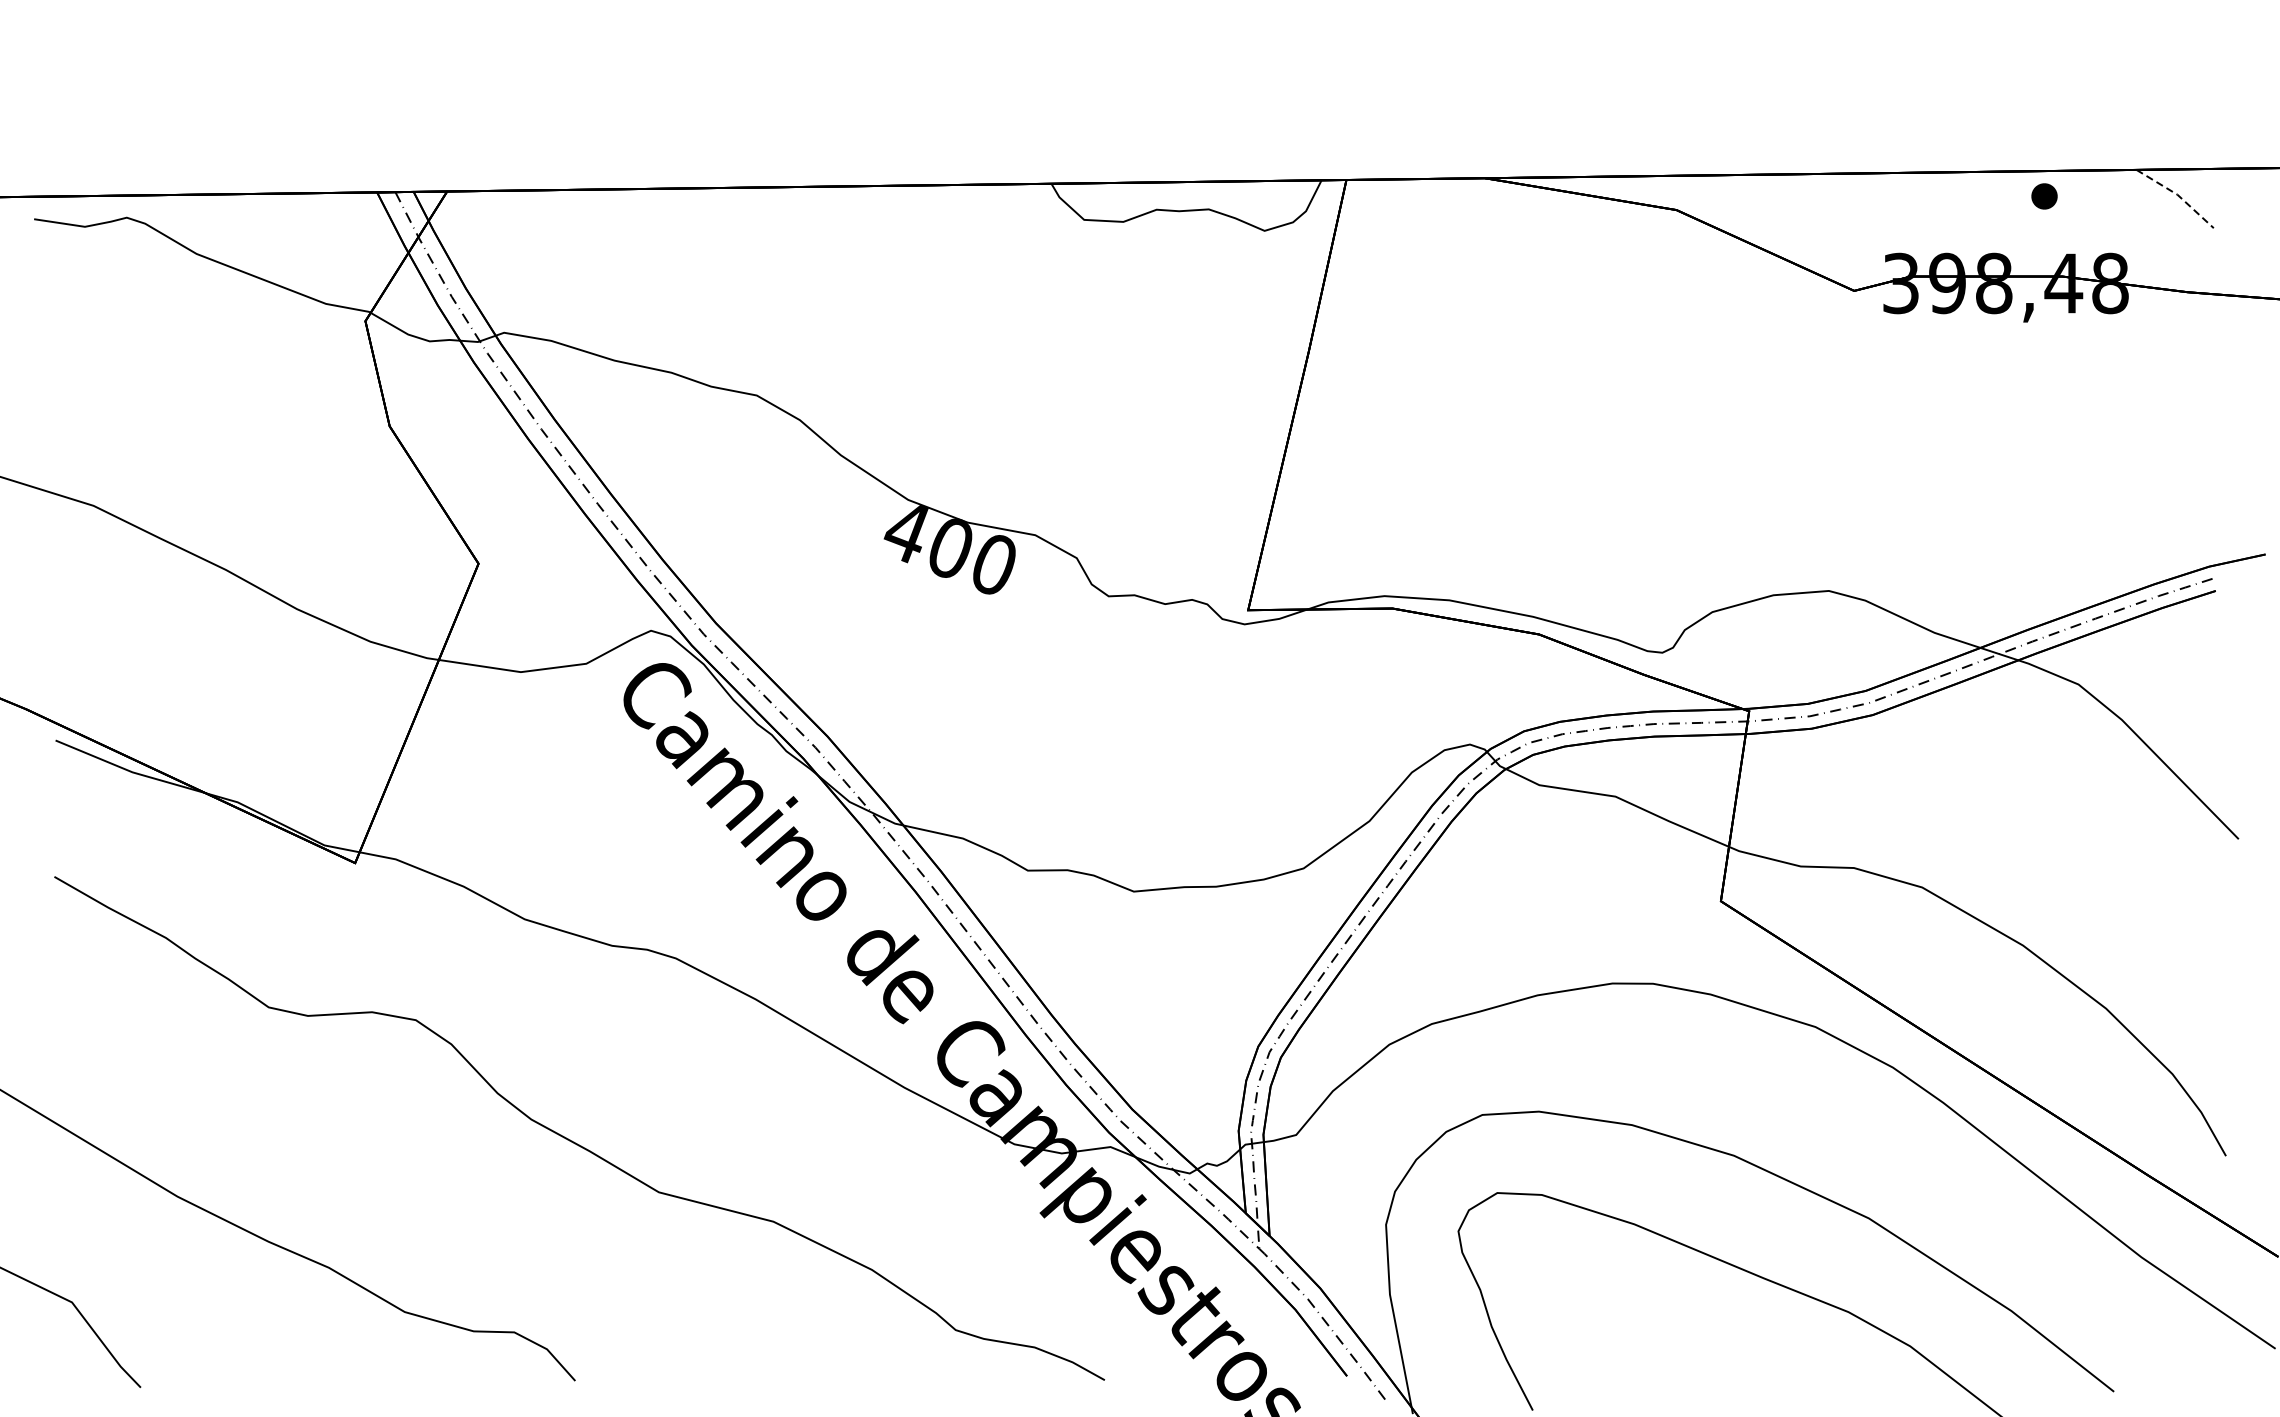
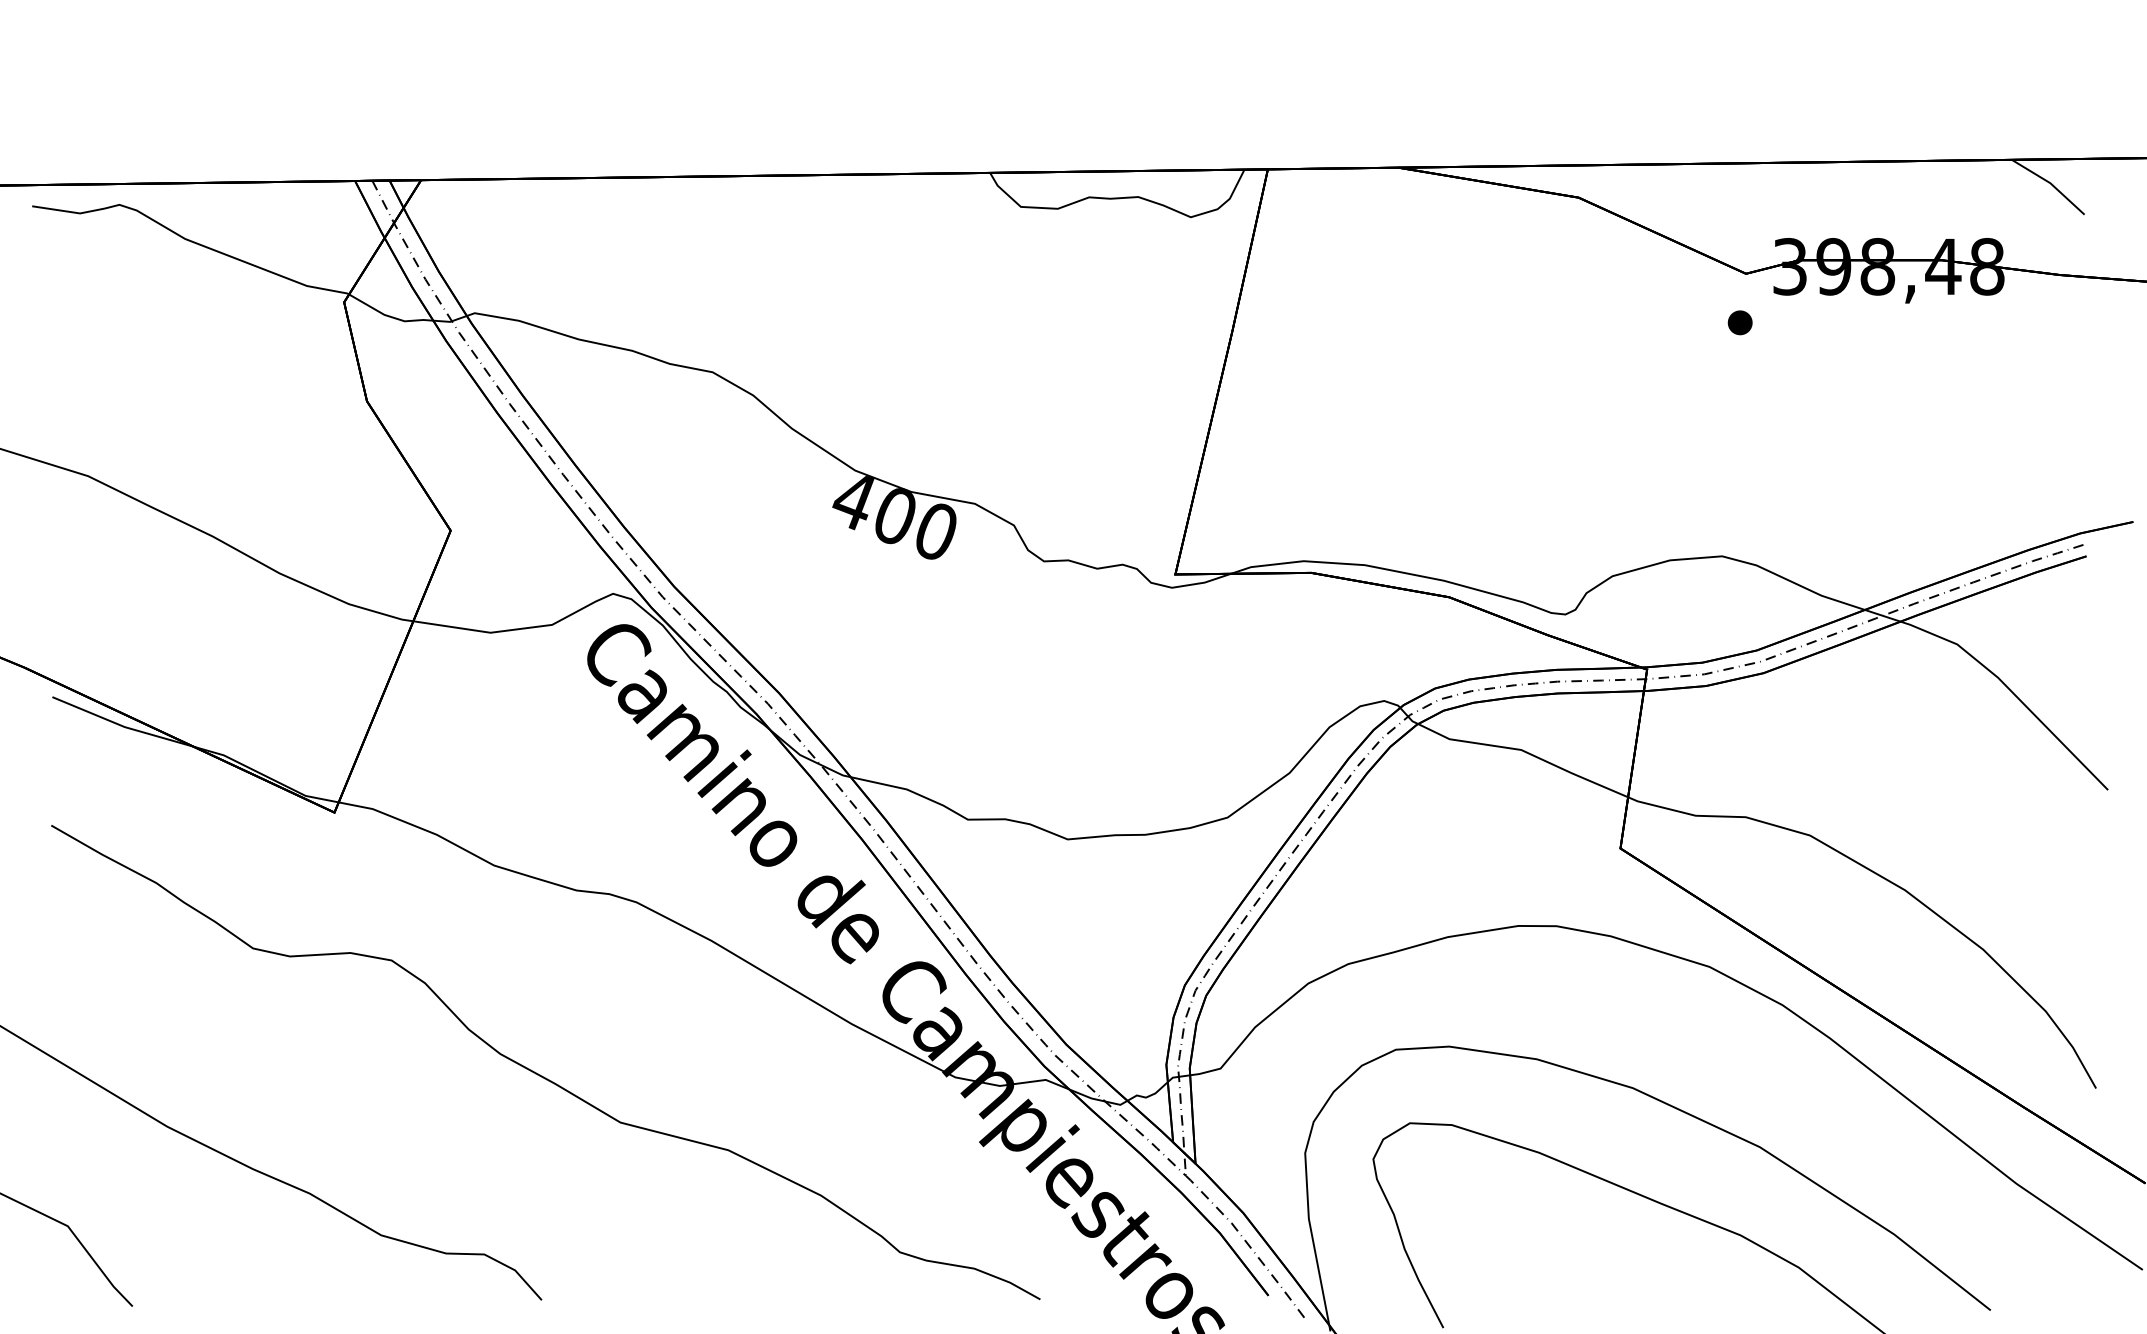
line: (2177, 195) -> (2050, 183), dashed -> solid
part: (2043, 196) -> (1739, 322), moved

